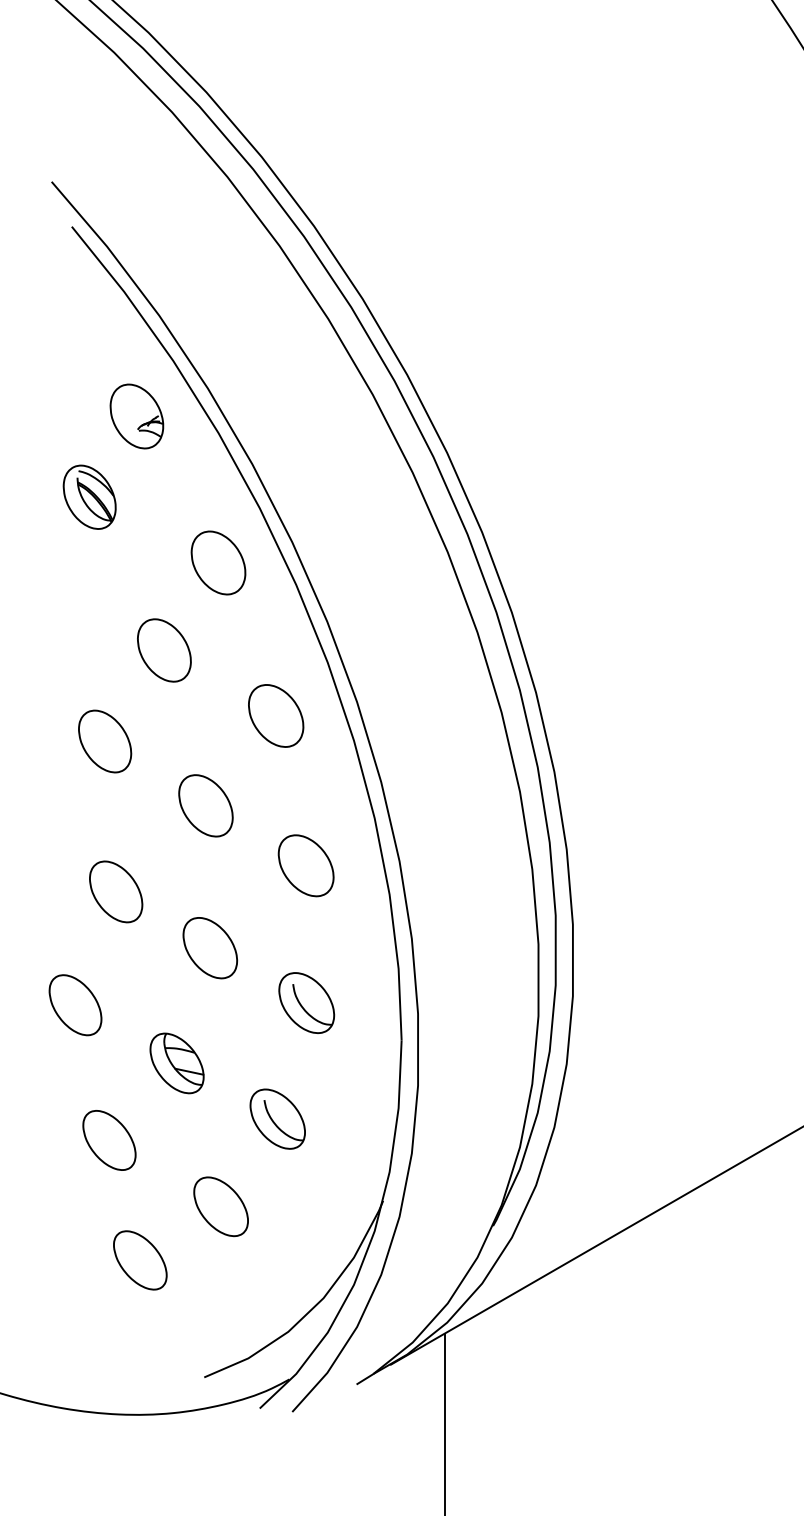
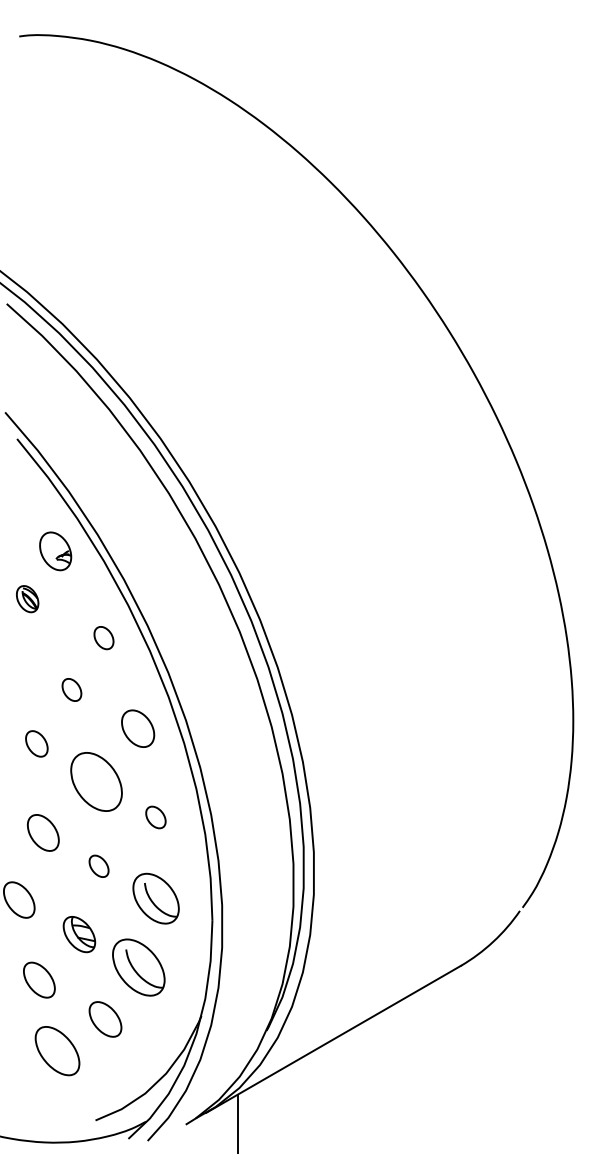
part: (89, 496) -> (27, 598), size x0.7
part: (217, 561) -> (103, 637), size x0.6
part: (163, 649) -> (71, 689), size x0.6
part: (104, 740) -> (36, 743), size x0.7
part: (205, 805) -> (96, 781), size x1.6
part: (305, 865) -> (155, 817), size x0.6
part: (209, 948) -> (98, 866), size x0.6
part: (307, 1002) -> (156, 898), size x1.4
part: (278, 1119) -> (139, 967), size x1.6
part: (140, 1260) -> (57, 1051), size x1.4

